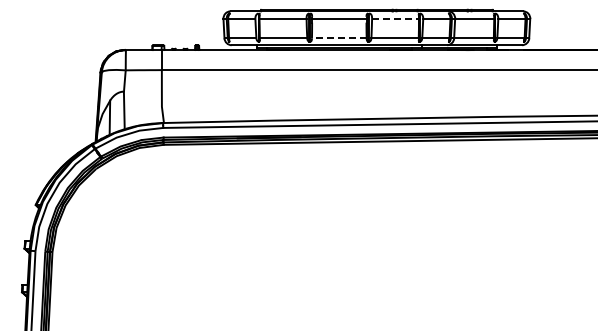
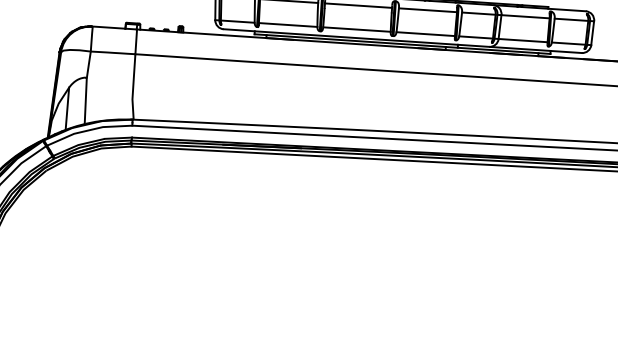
line: (395, 18) -> (427, 9), dashed -> solid
line: (338, 38) -> (355, 29), dashed -> solid

